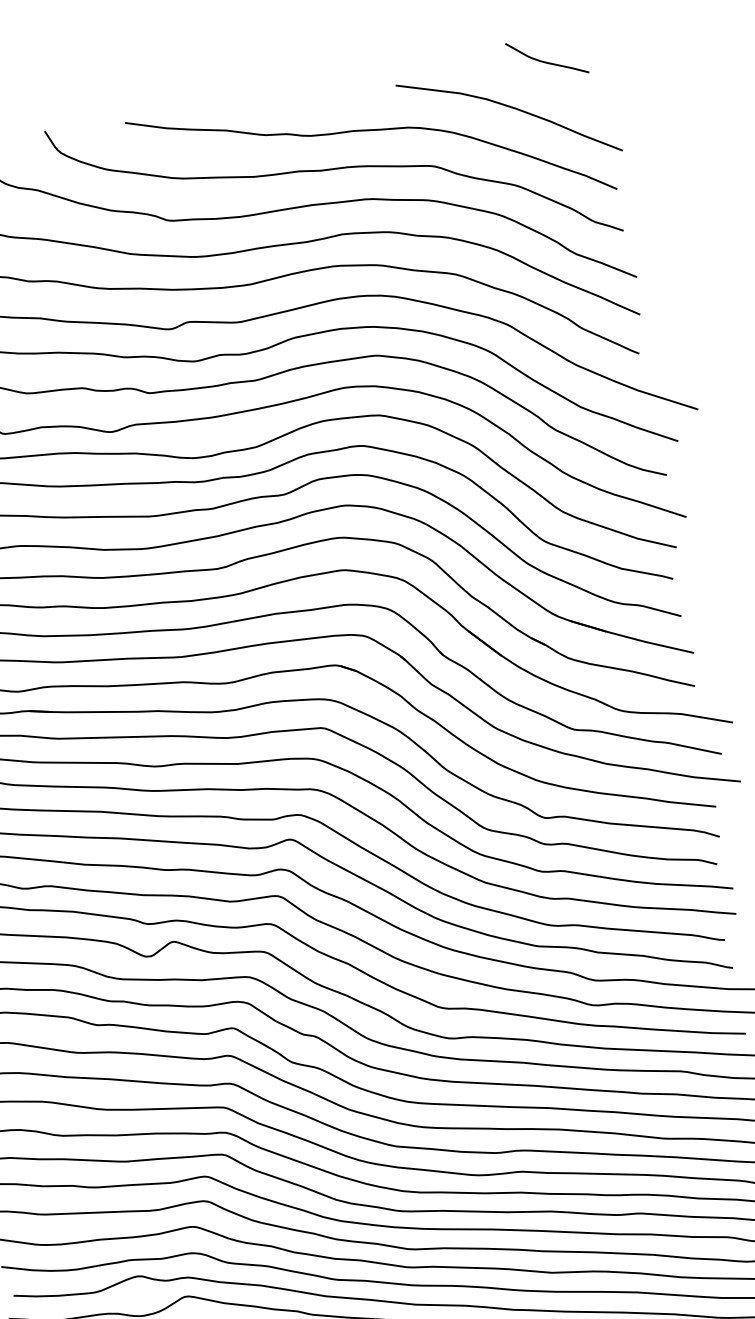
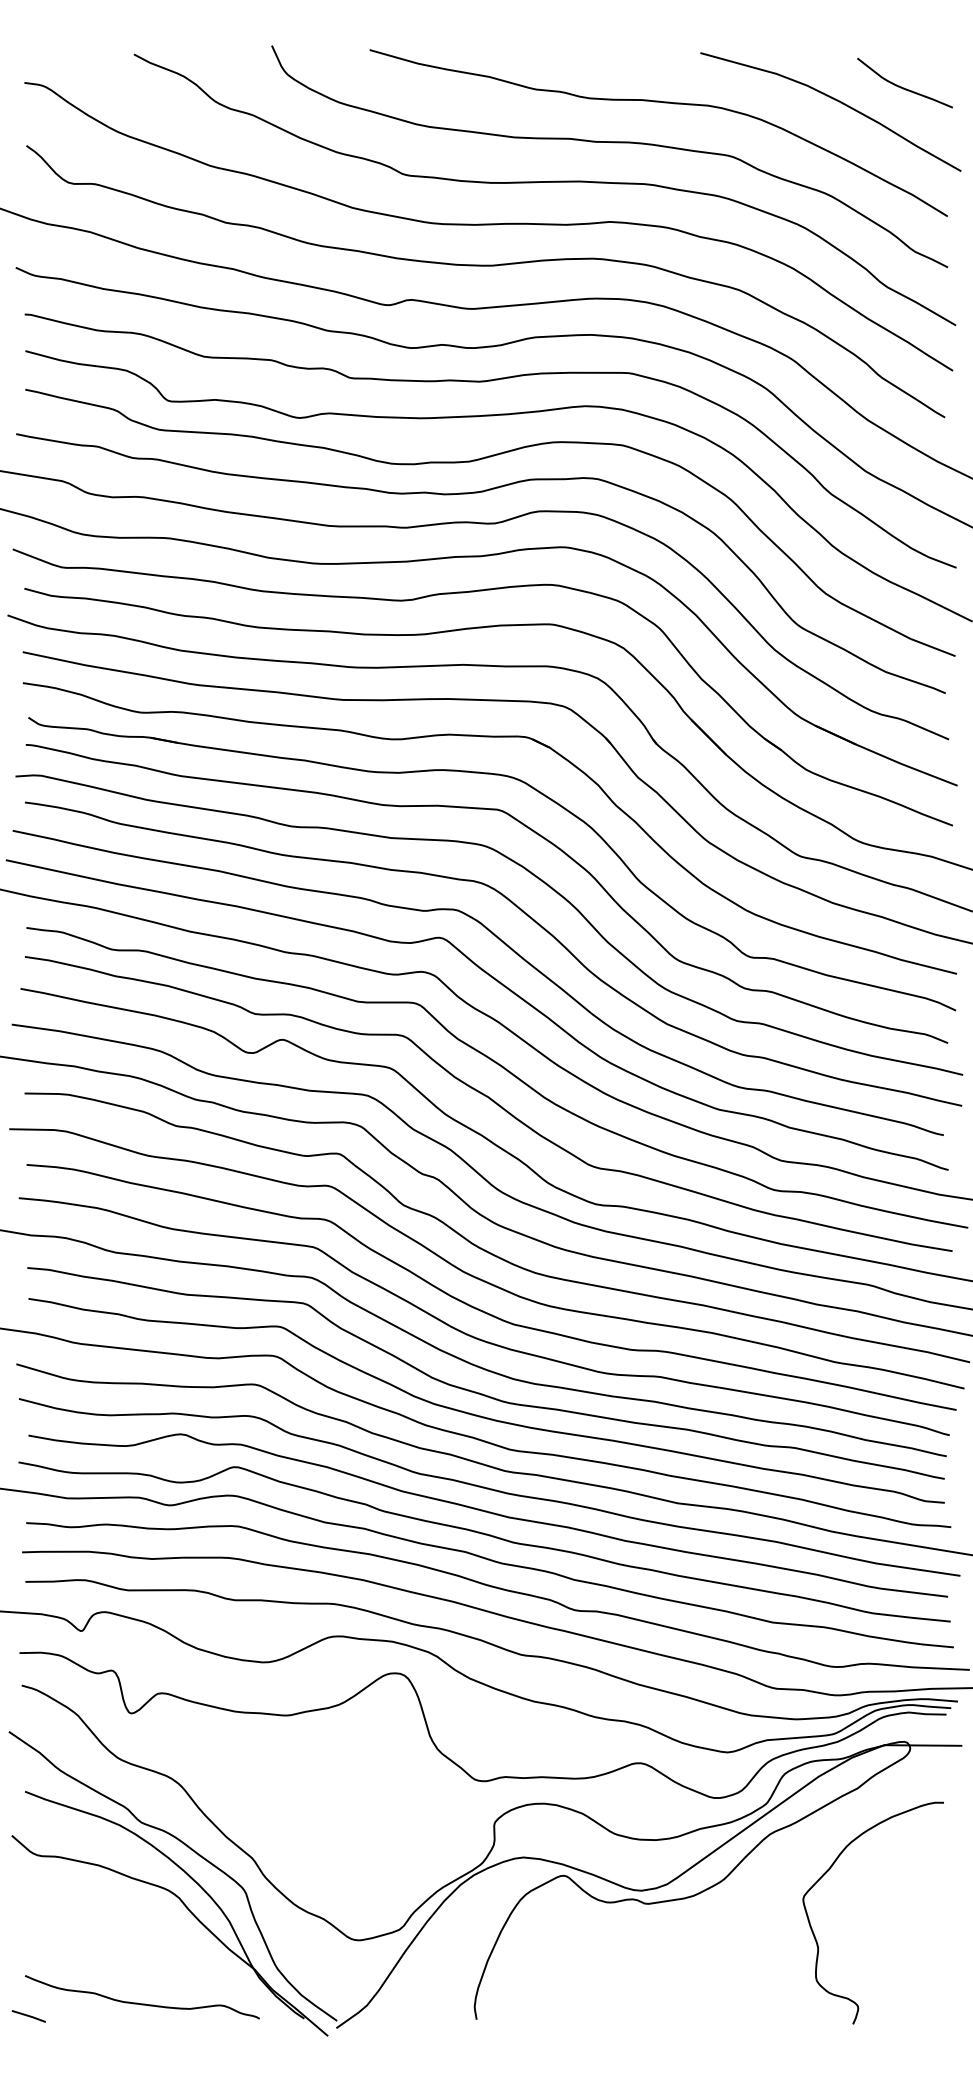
curve: (547, 61) -> (904, 87), moved

